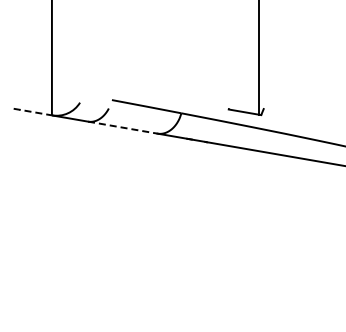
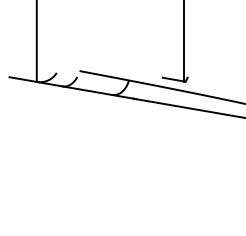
line: (33, 112) -> (23, 79), dashed -> solid
line: (123, 127) -> (87, 90), dashed -> solid

